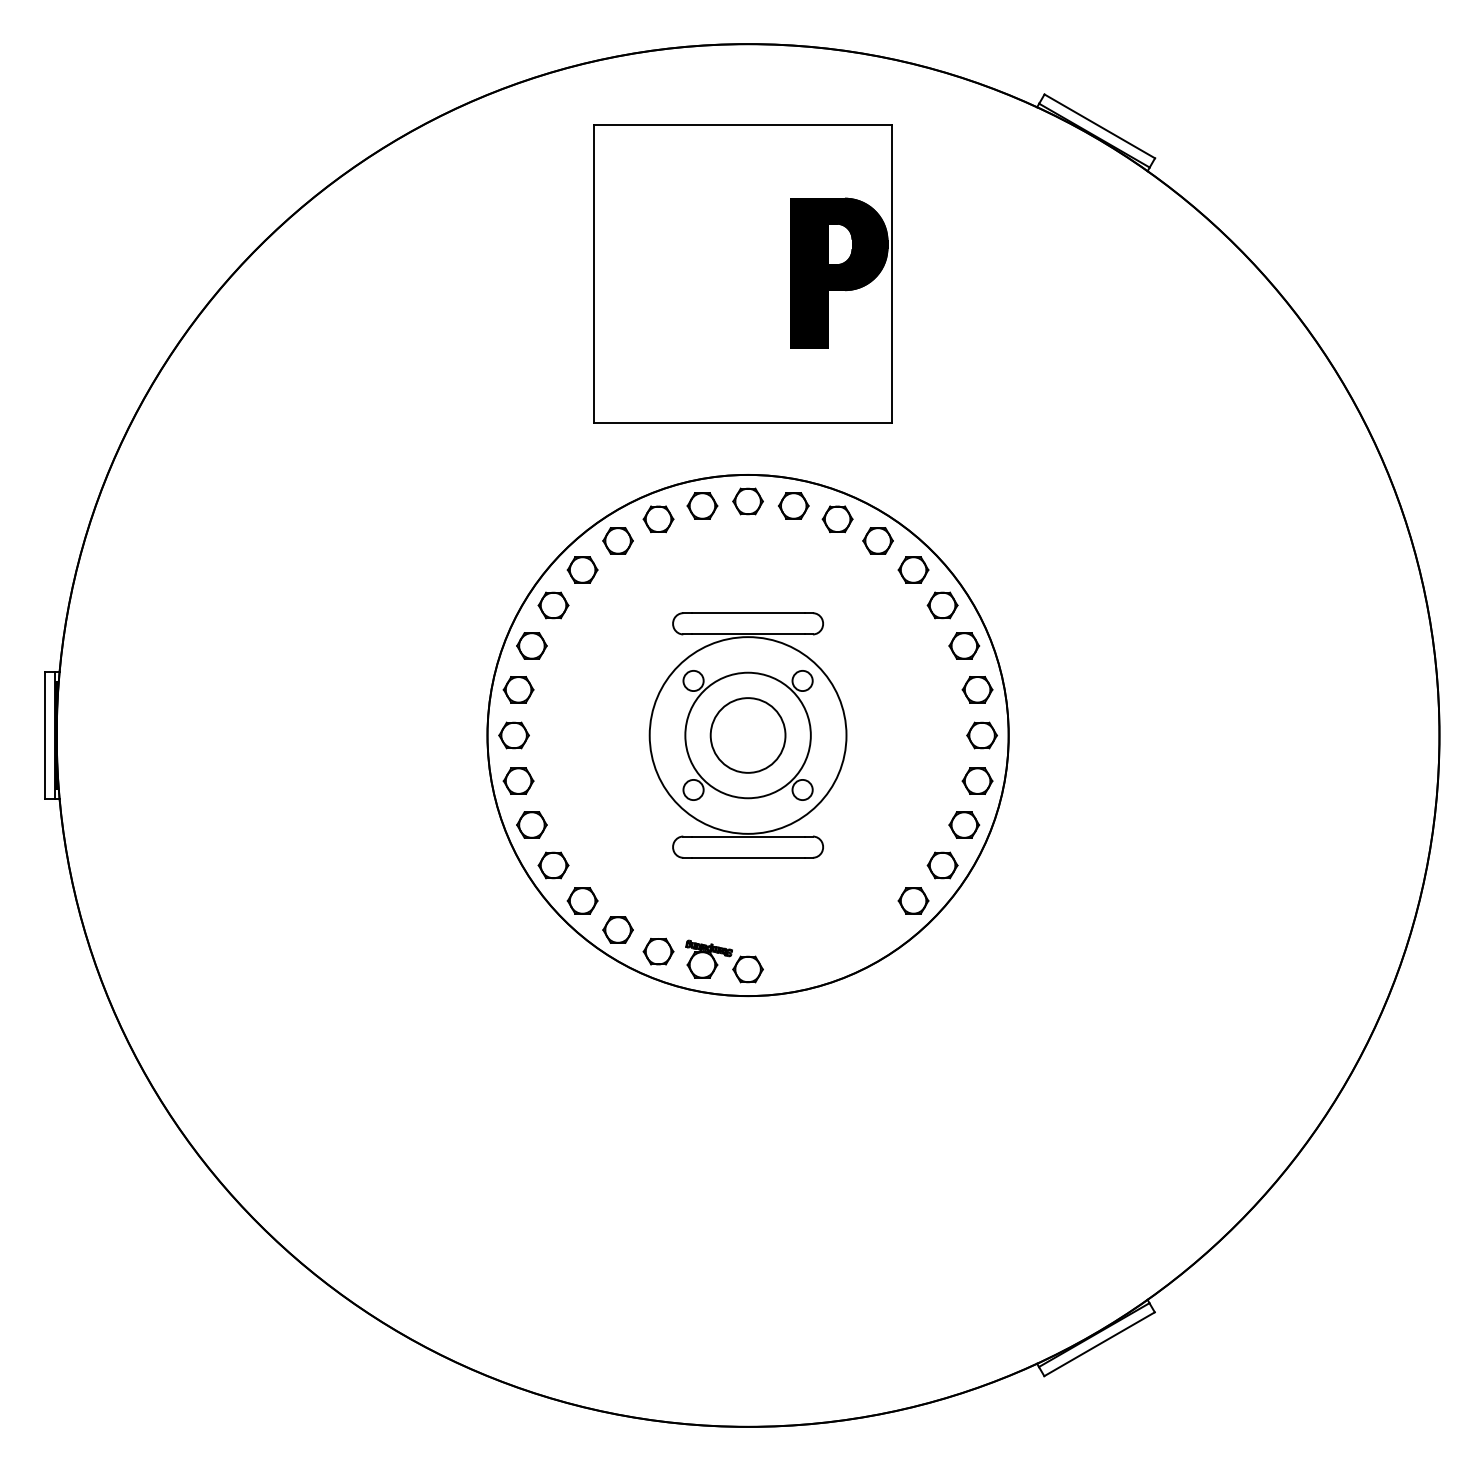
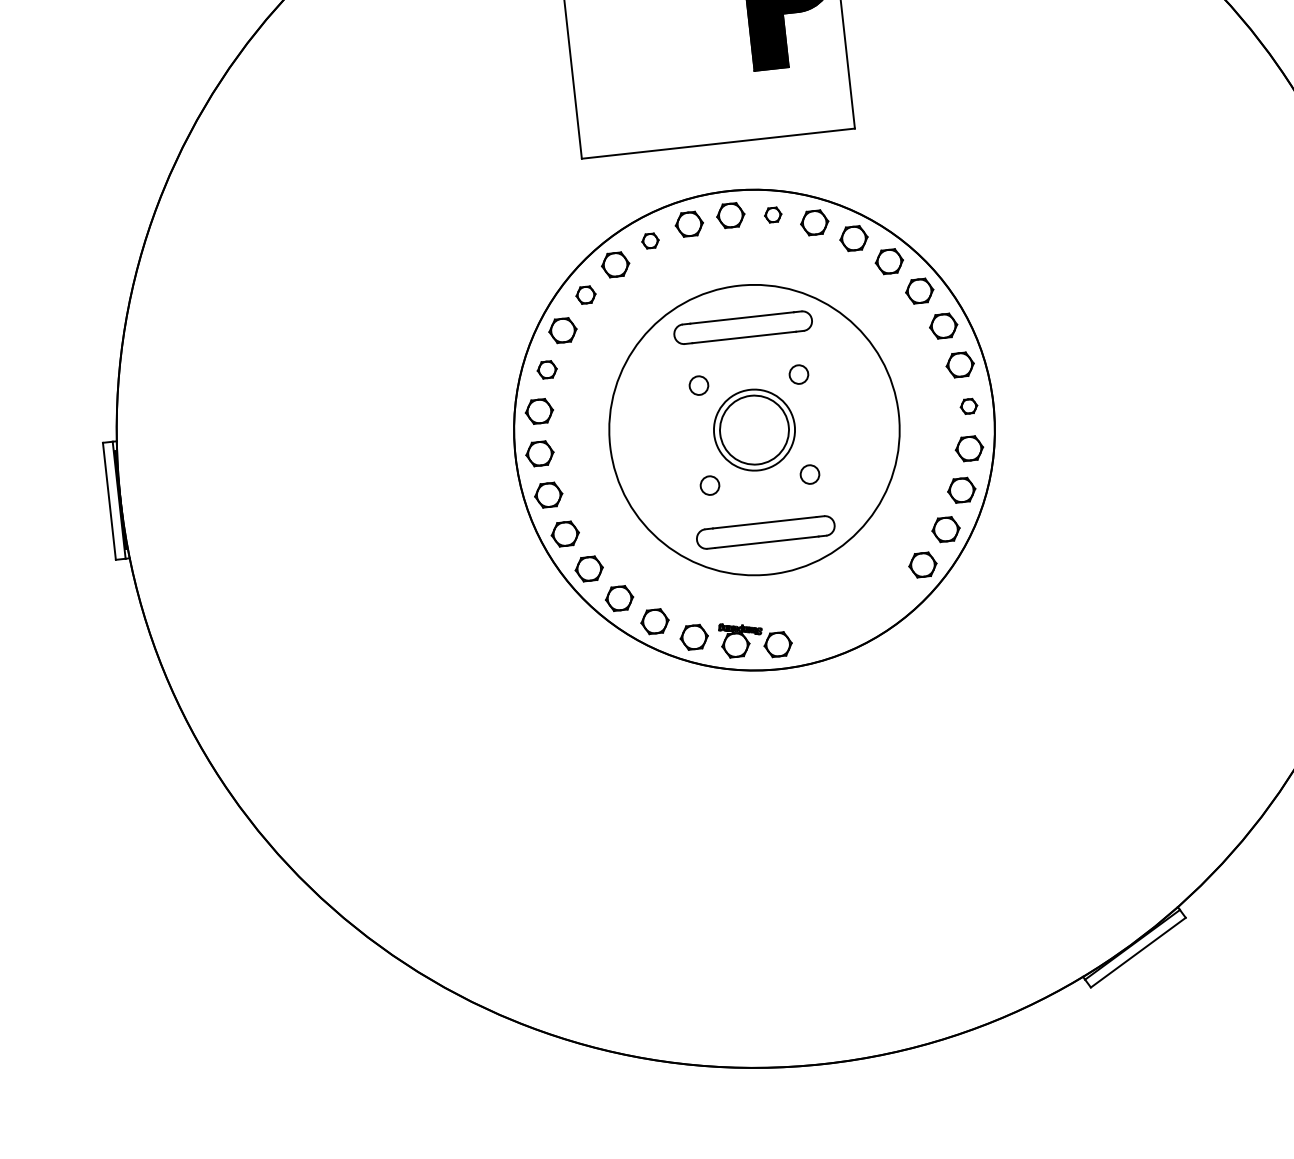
part: (793, 505) -> (772, 214), size x0.6
part: (658, 519) -> (650, 241), size x0.6
part: (582, 569) -> (585, 294), size x0.7
part: (531, 645) -> (546, 369), size x0.7
circle: (747, 735) -> (753, 430), size x0.7
circle: (747, 735) -> (753, 430), size x1.6
part: (981, 735) -> (968, 406), size x0.6

